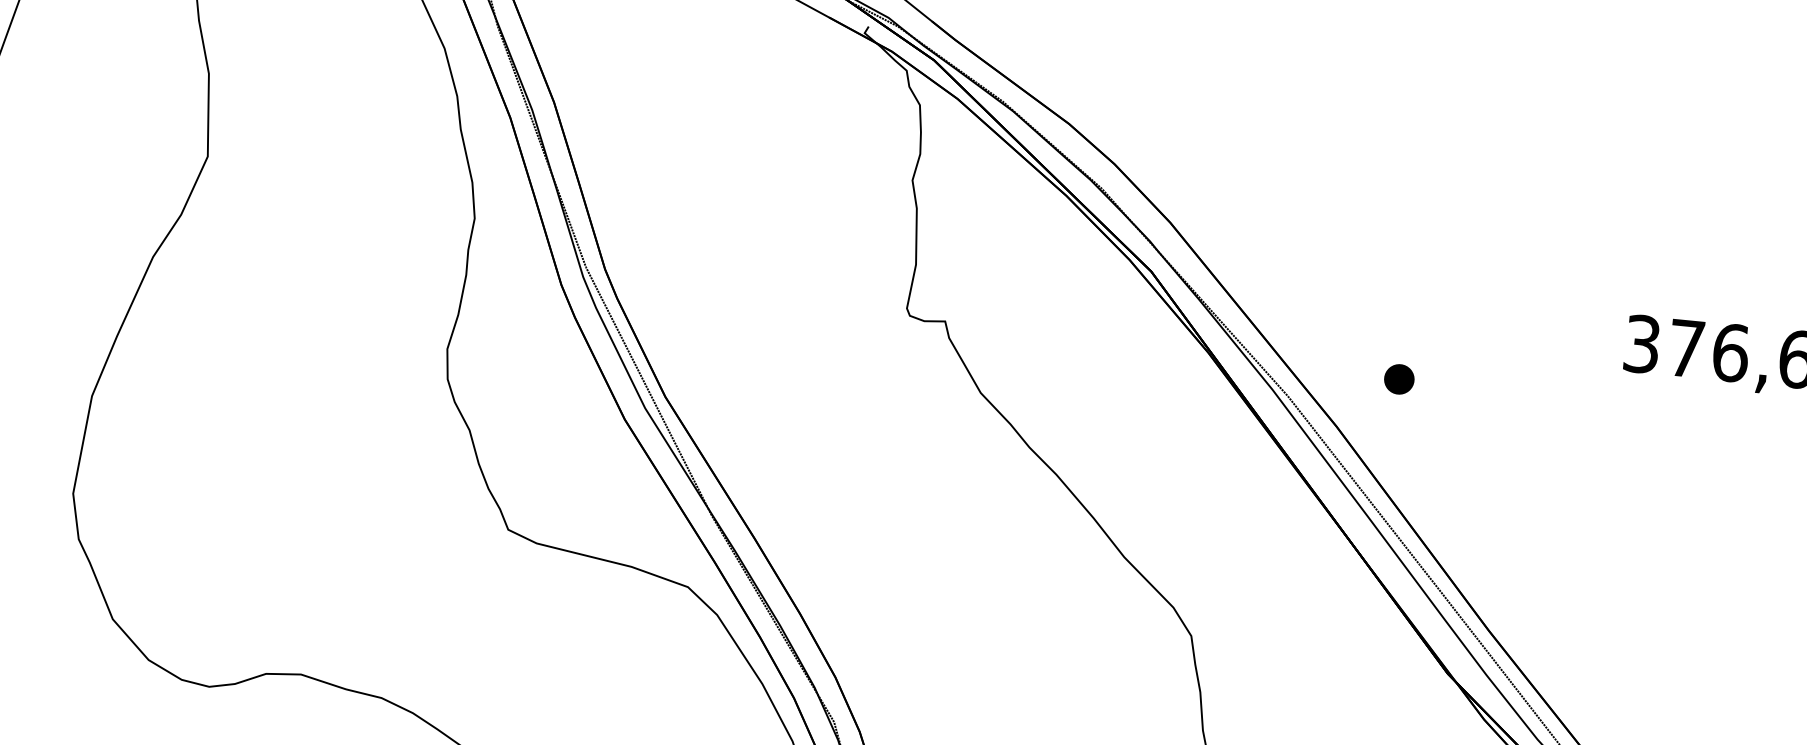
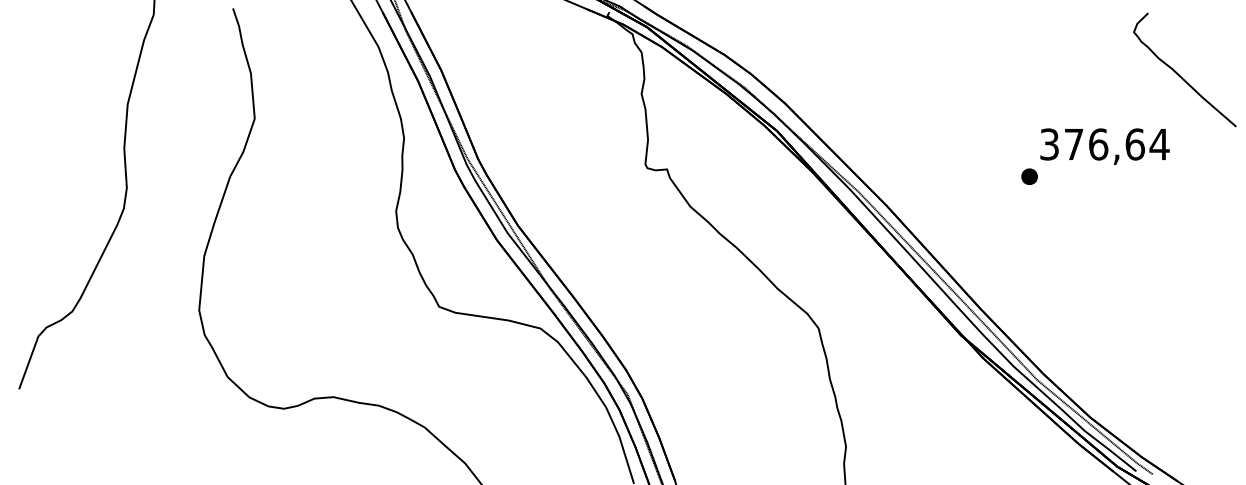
part: (1399, 378) -> (1029, 176), moved

